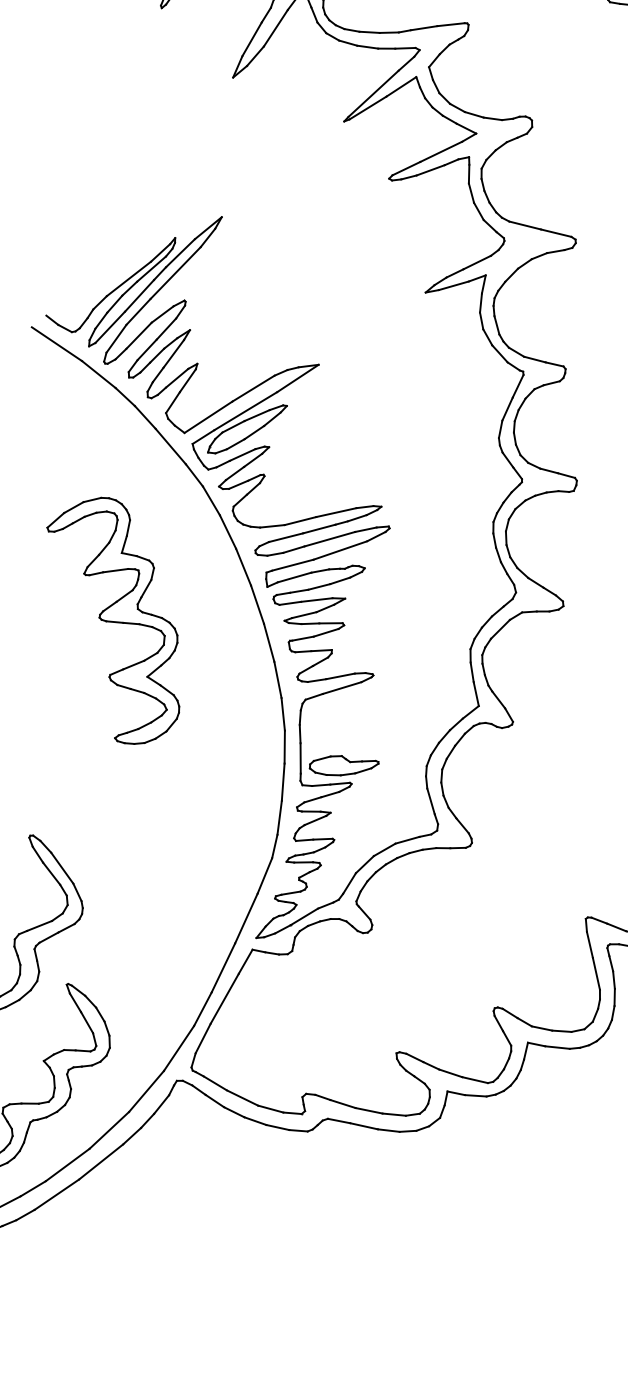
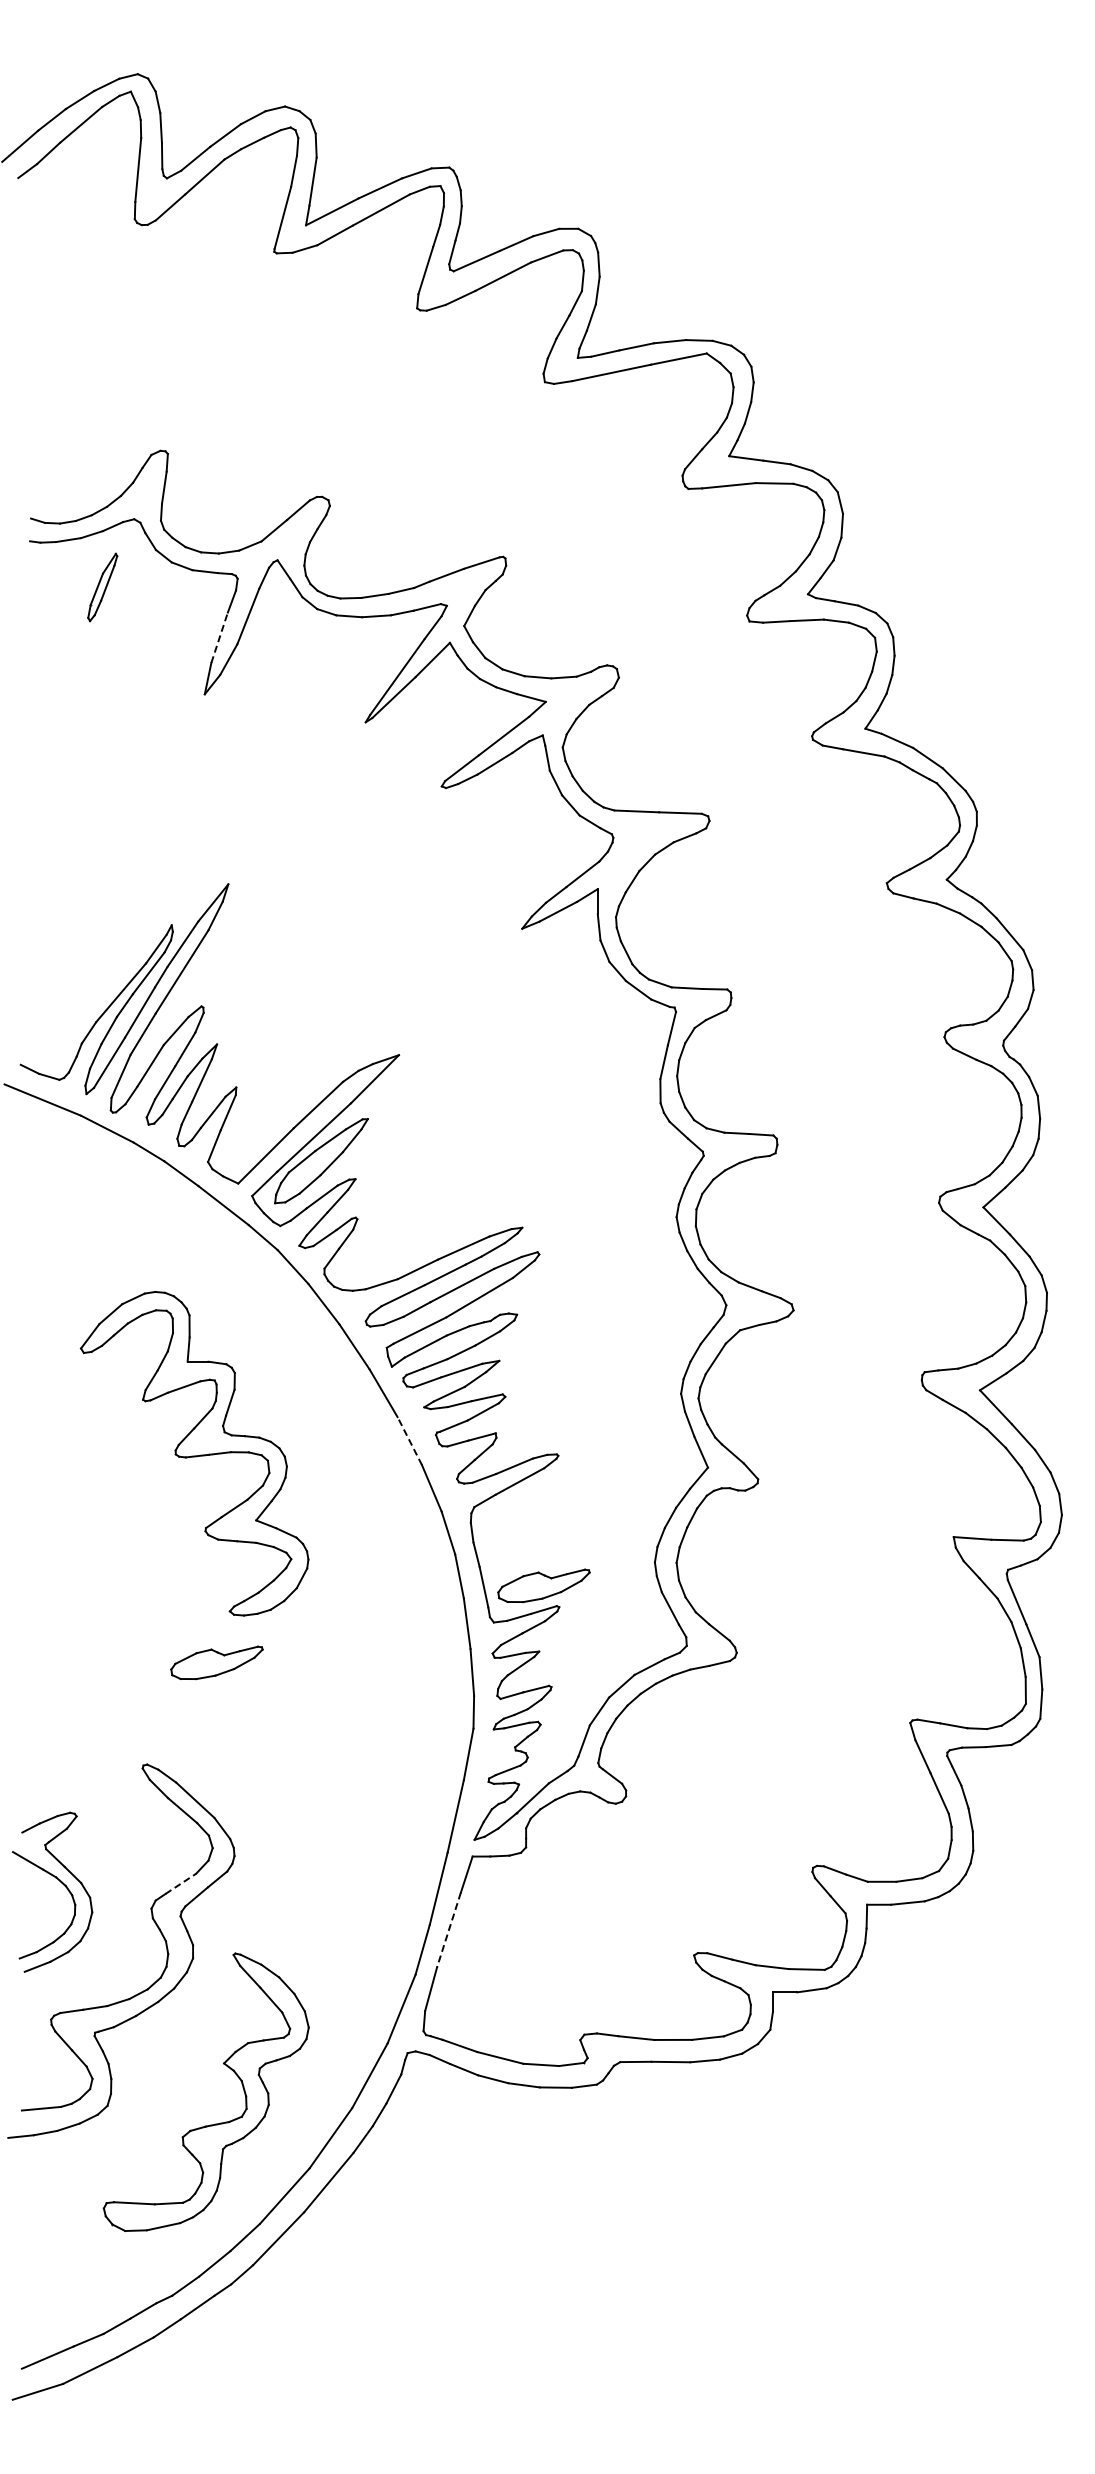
line: (252, 39) -> (219, 637), solid -> dashed
line: (268, 643) -> (409, 1441), solid -> dashed
part: (97, 772) -> (216, 1662), added
line: (40, 925) -> (181, 1883), solid -> dashed
line: (224, 999) -> (448, 1930), solid -> dashed

